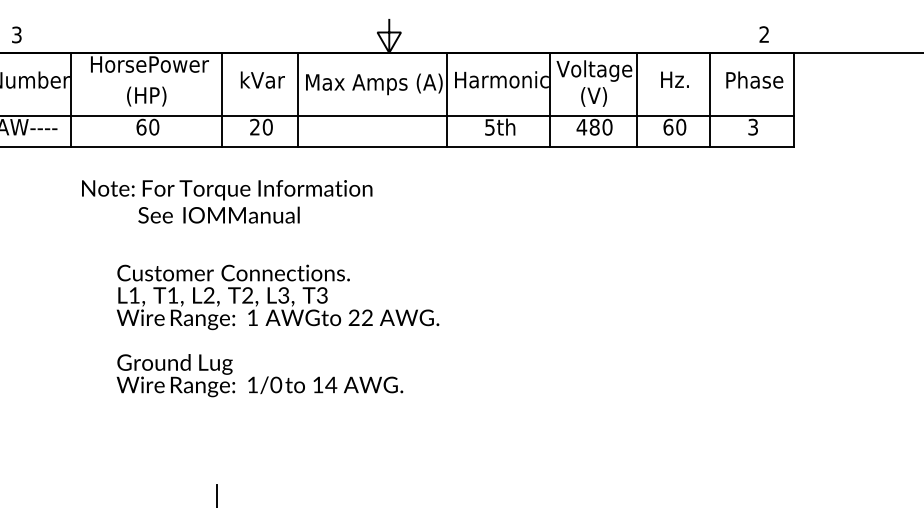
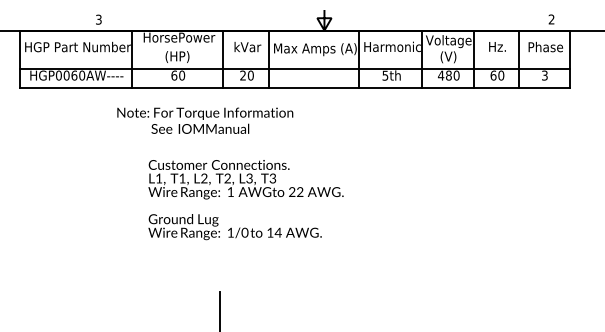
text: (227, 201) -> (205, 120), moved
text: (277, 331) -> (245, 200), moved

